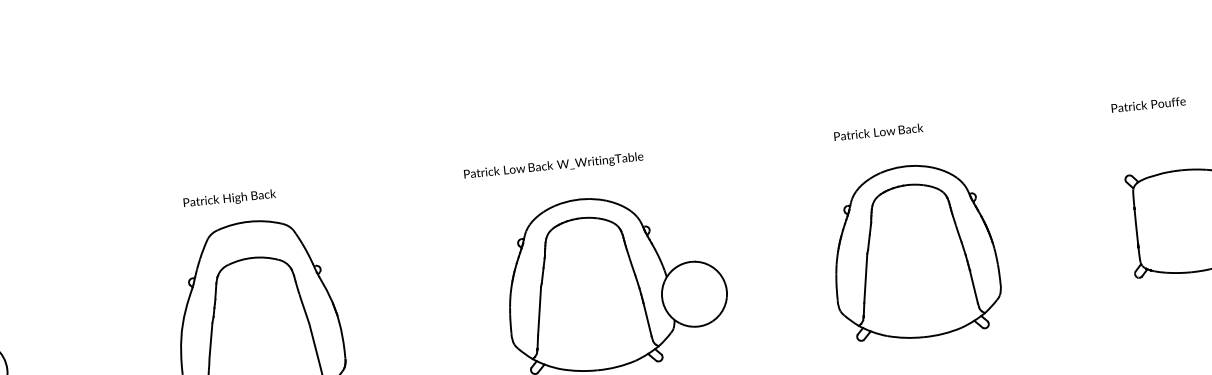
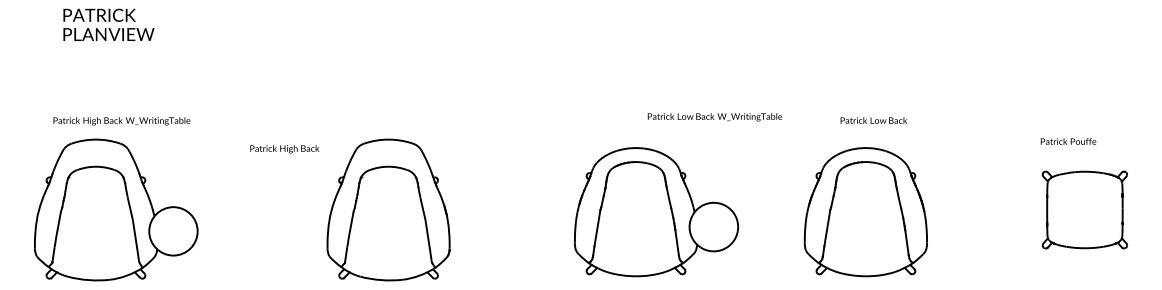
text: (1148, 104) -> (1068, 141), moved
text: (878, 132) -> (873, 120), moved
text: (553, 166) -> (714, 117), moved
text: (229, 199) -> (284, 149), moved
part: (914, 252) -> (865, 212), moved

